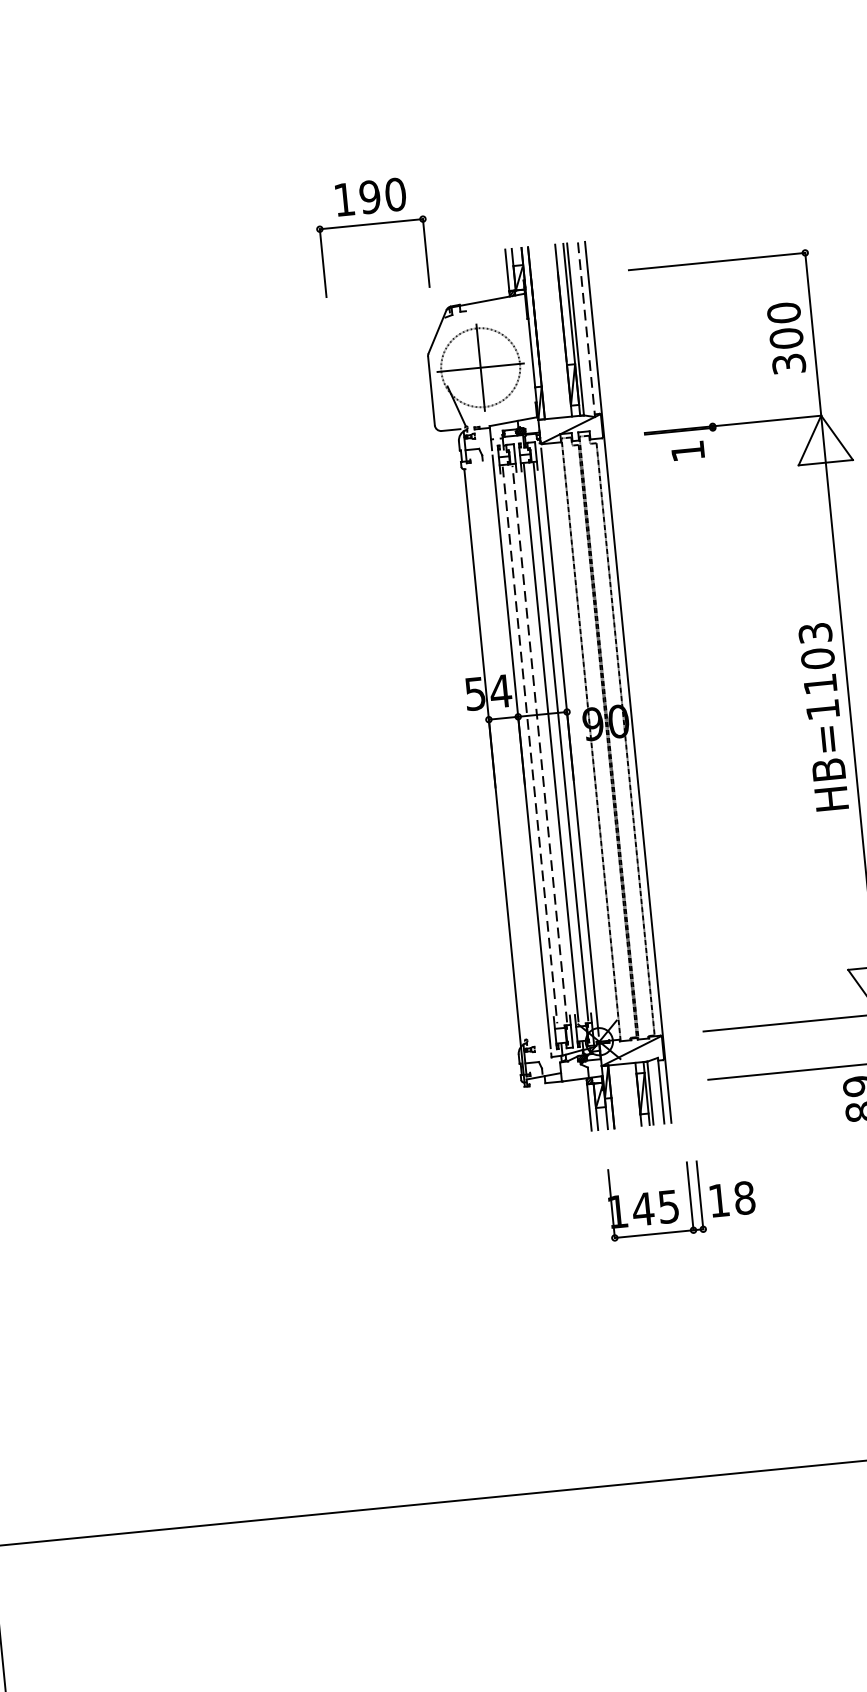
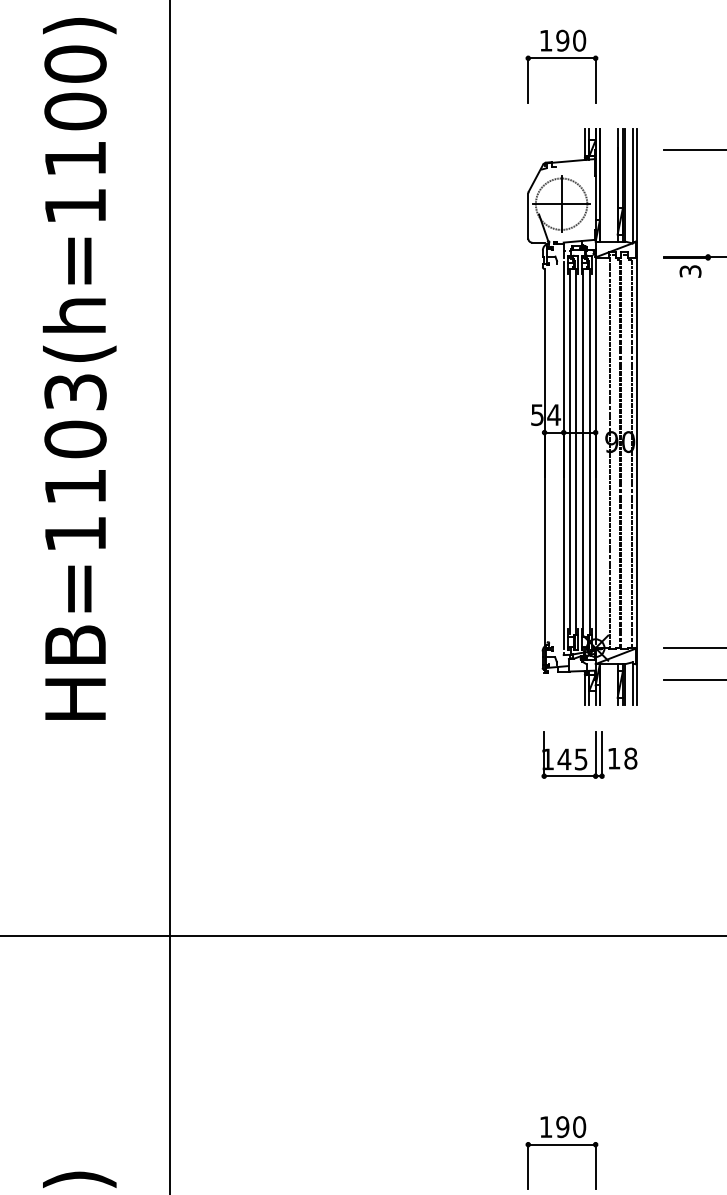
part: (370, 224) -> (561, 58), moved
line: (586, 330) -> (632, 186), dashed -> solid
text: (687, 451) -> (690, 271), 1 -> 3
line: (539, 743) -> (575, 451), dashed -> solid
line: (529, 744) -> (569, 451), dashed -> solid
part: (680, 1197) -> (589, 754), moved

